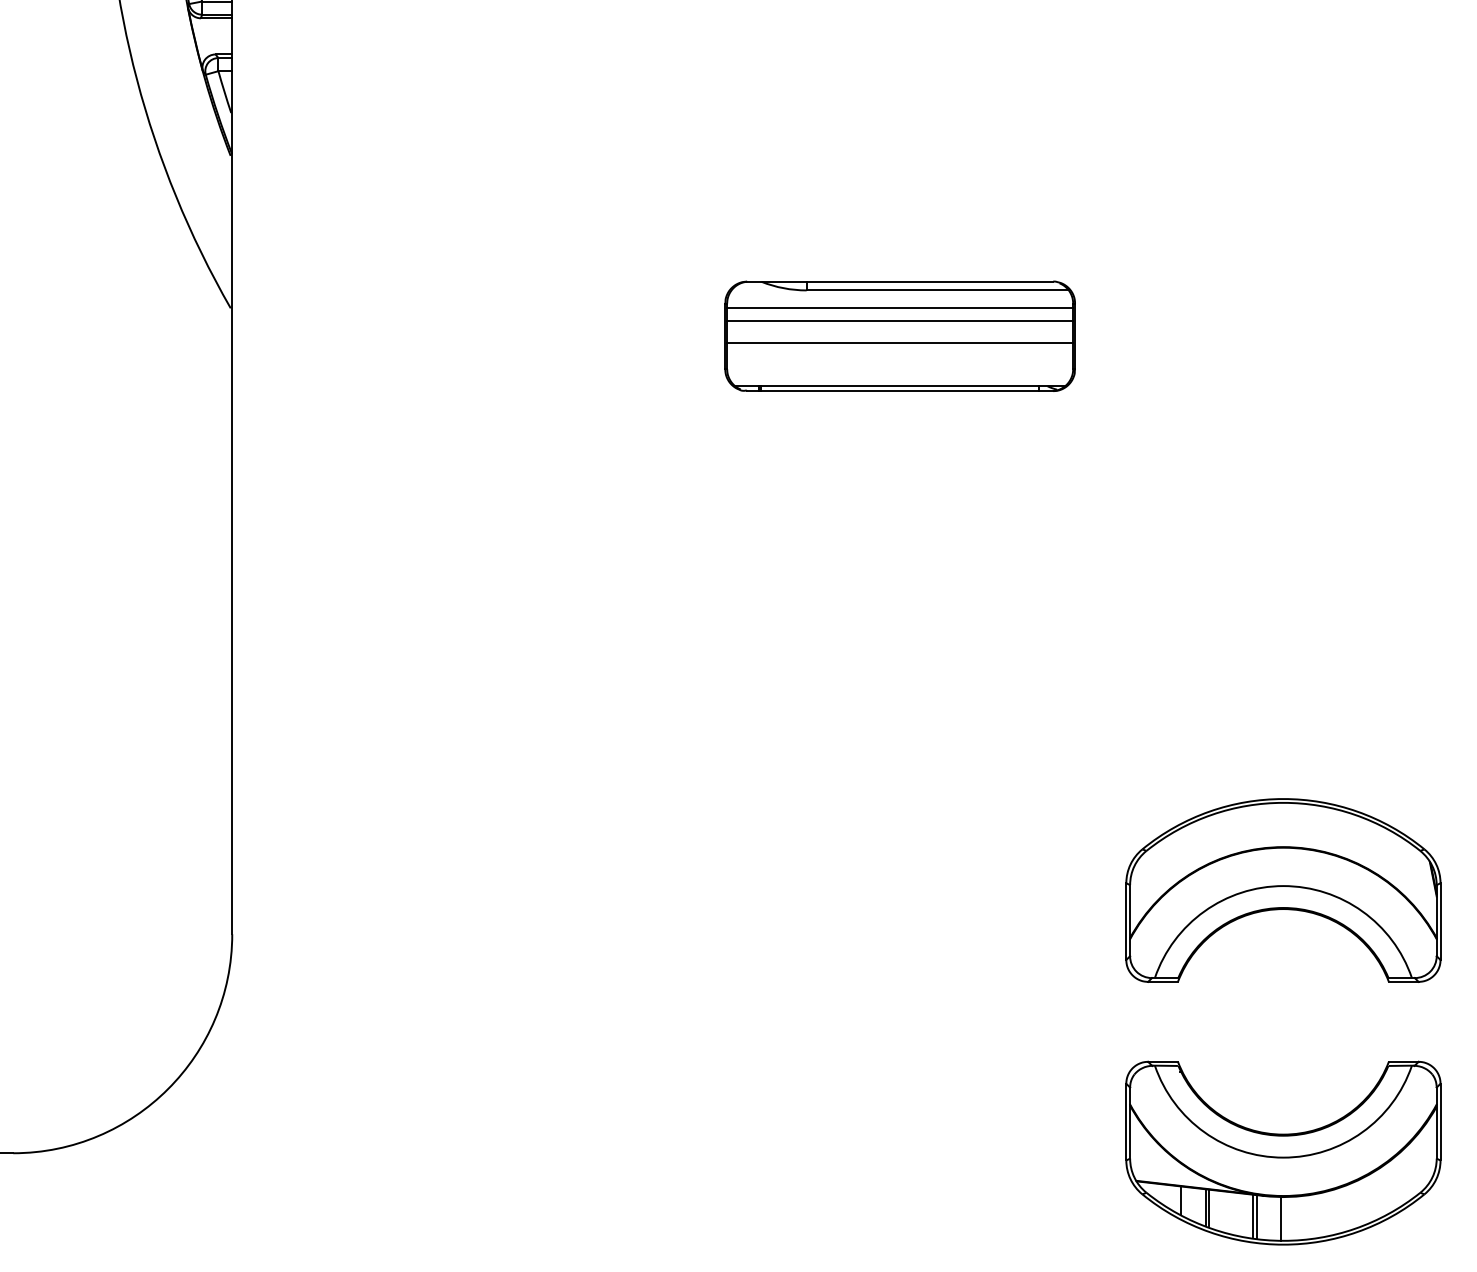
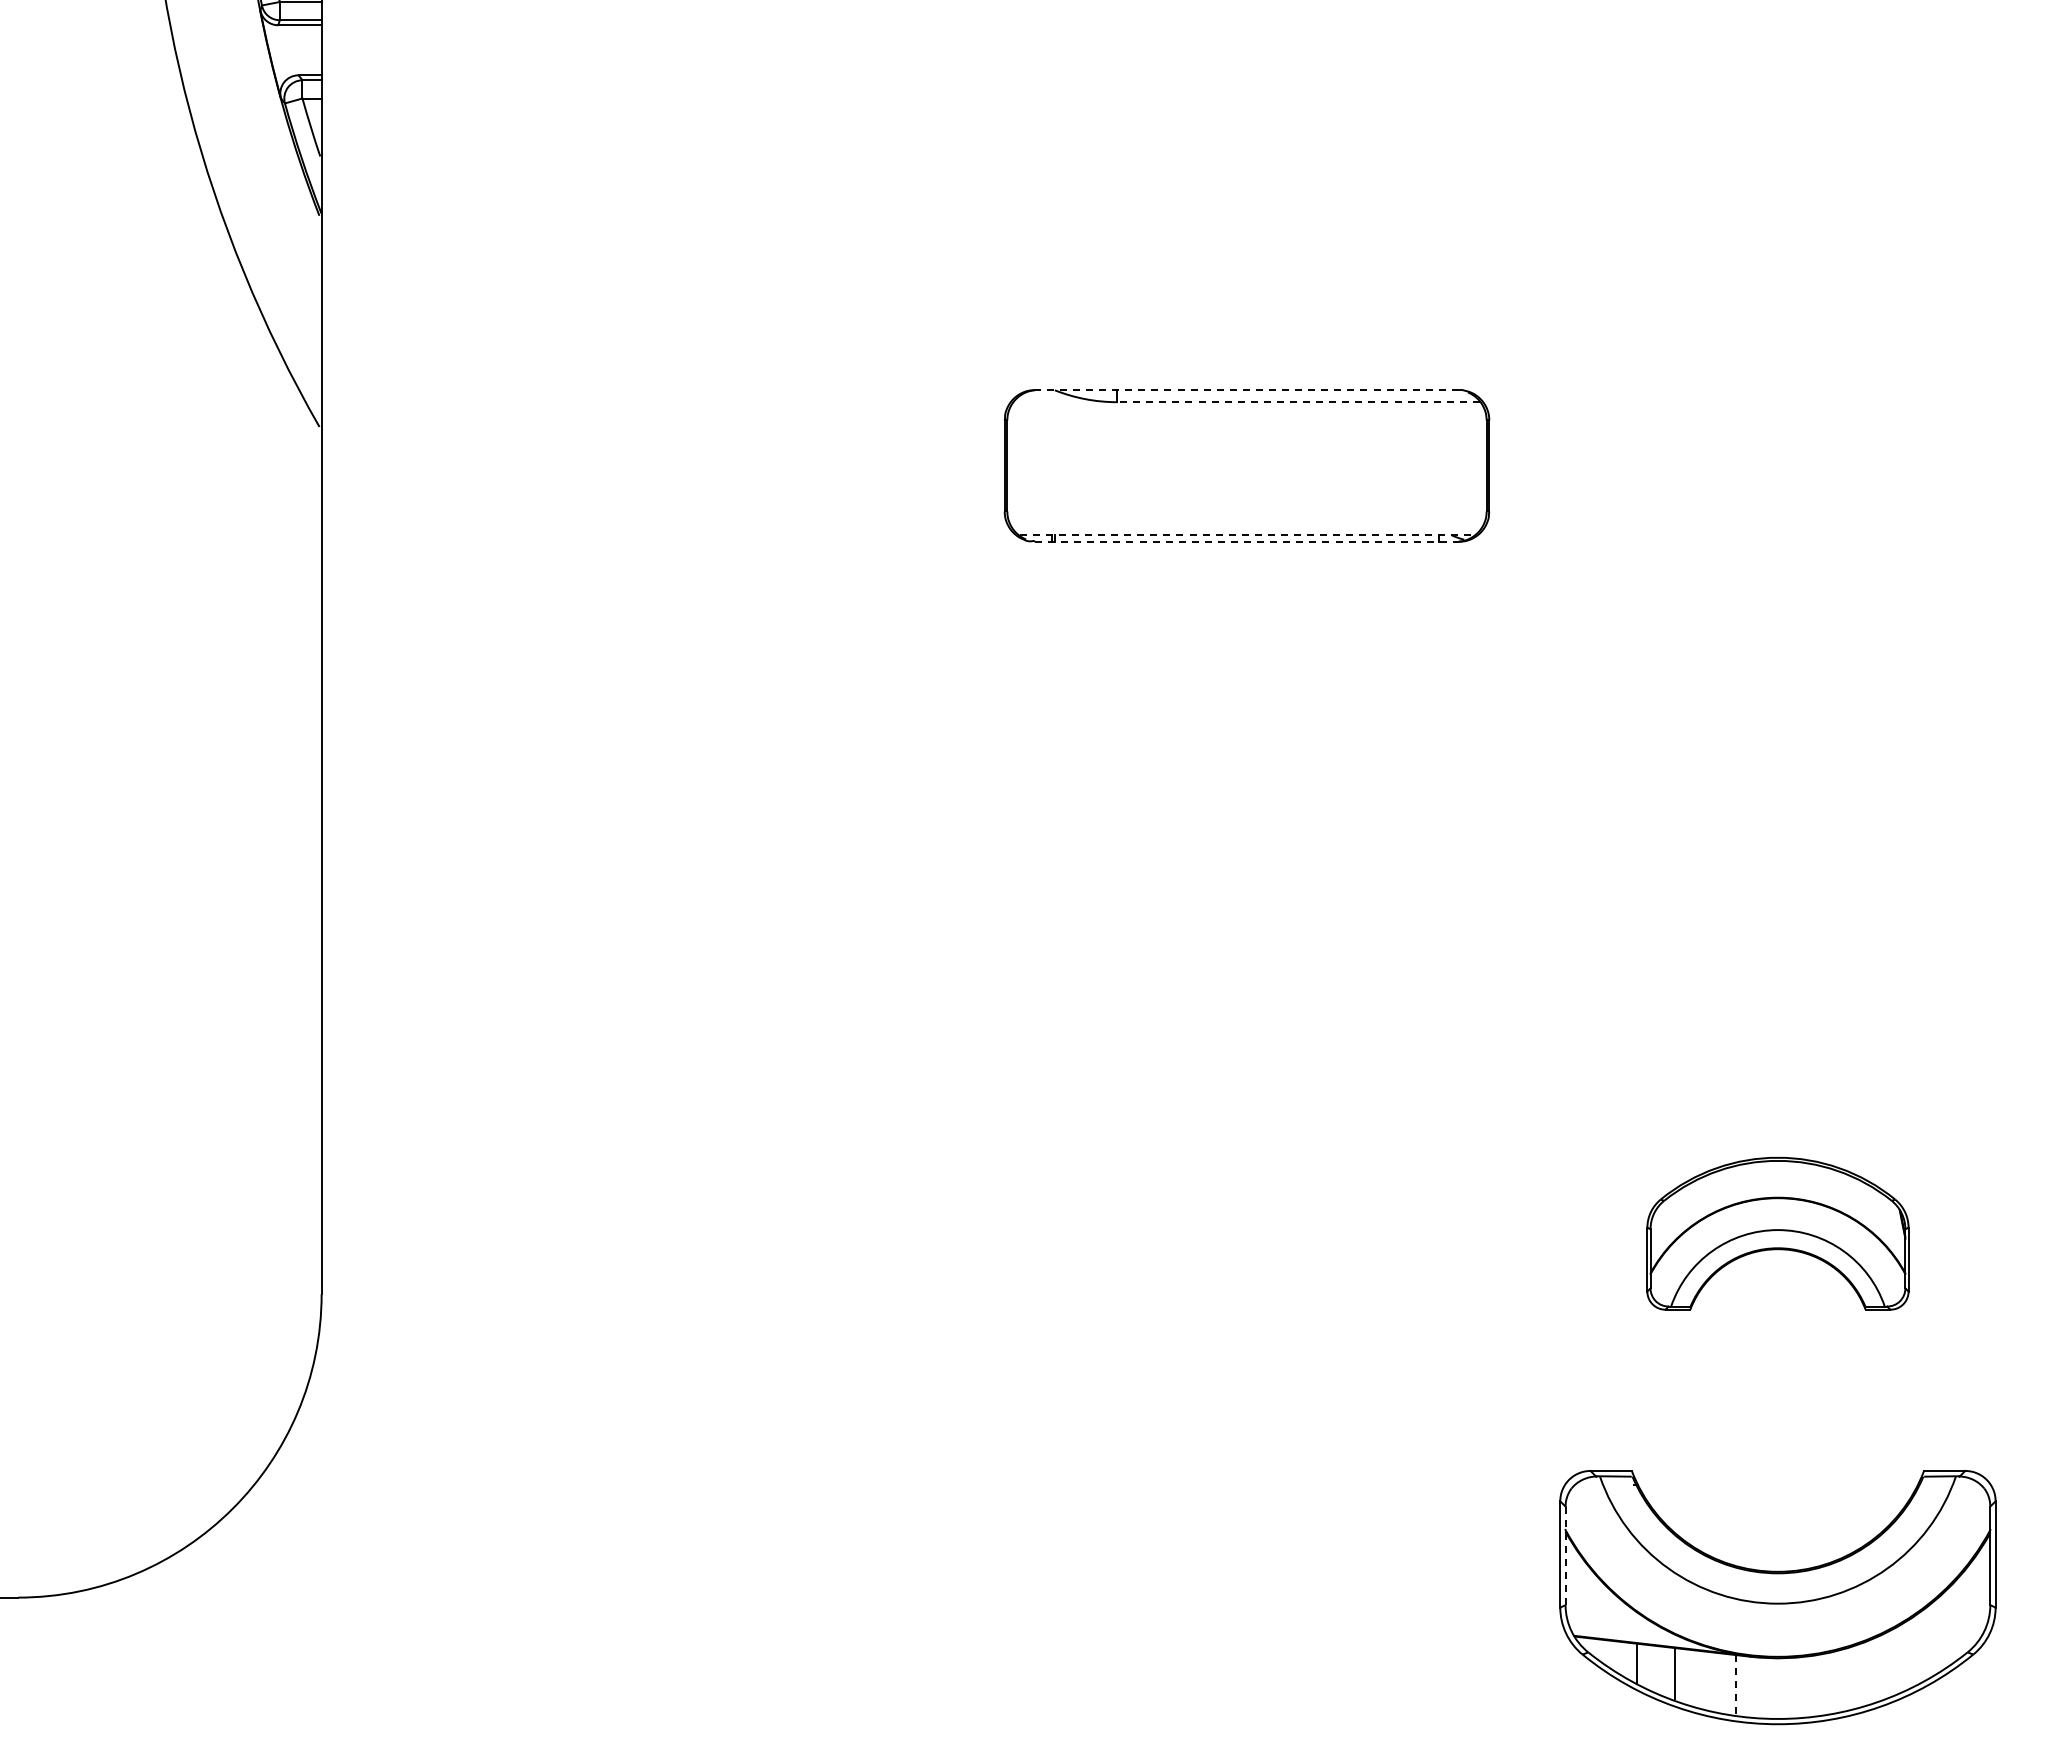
line: (899, 281) -> (1246, 390), solid -> dashed
line: (937, 290) -> (1298, 402), solid -> dashed
line: (899, 307) -> (1246, 426), removed
line: (899, 320) -> (1246, 444), removed
line: (899, 343) -> (1246, 475), removed
line: (900, 386) -> (1247, 535), solid -> dashed
line: (899, 390) -> (1246, 541), solid -> dashed
part: (1283, 890) -> (1777, 1233), size x0.6
line: (1130, 1122) -> (1565, 1555), solid -> dashed
line: (1205, 1207) -> (1670, 1672), removed
line: (1252, 1215) -> (1735, 1684), solid -> dashed
line: (1257, 1215) -> (1741, 1684), removed
line: (1280, 1218) -> (1774, 1687), removed

